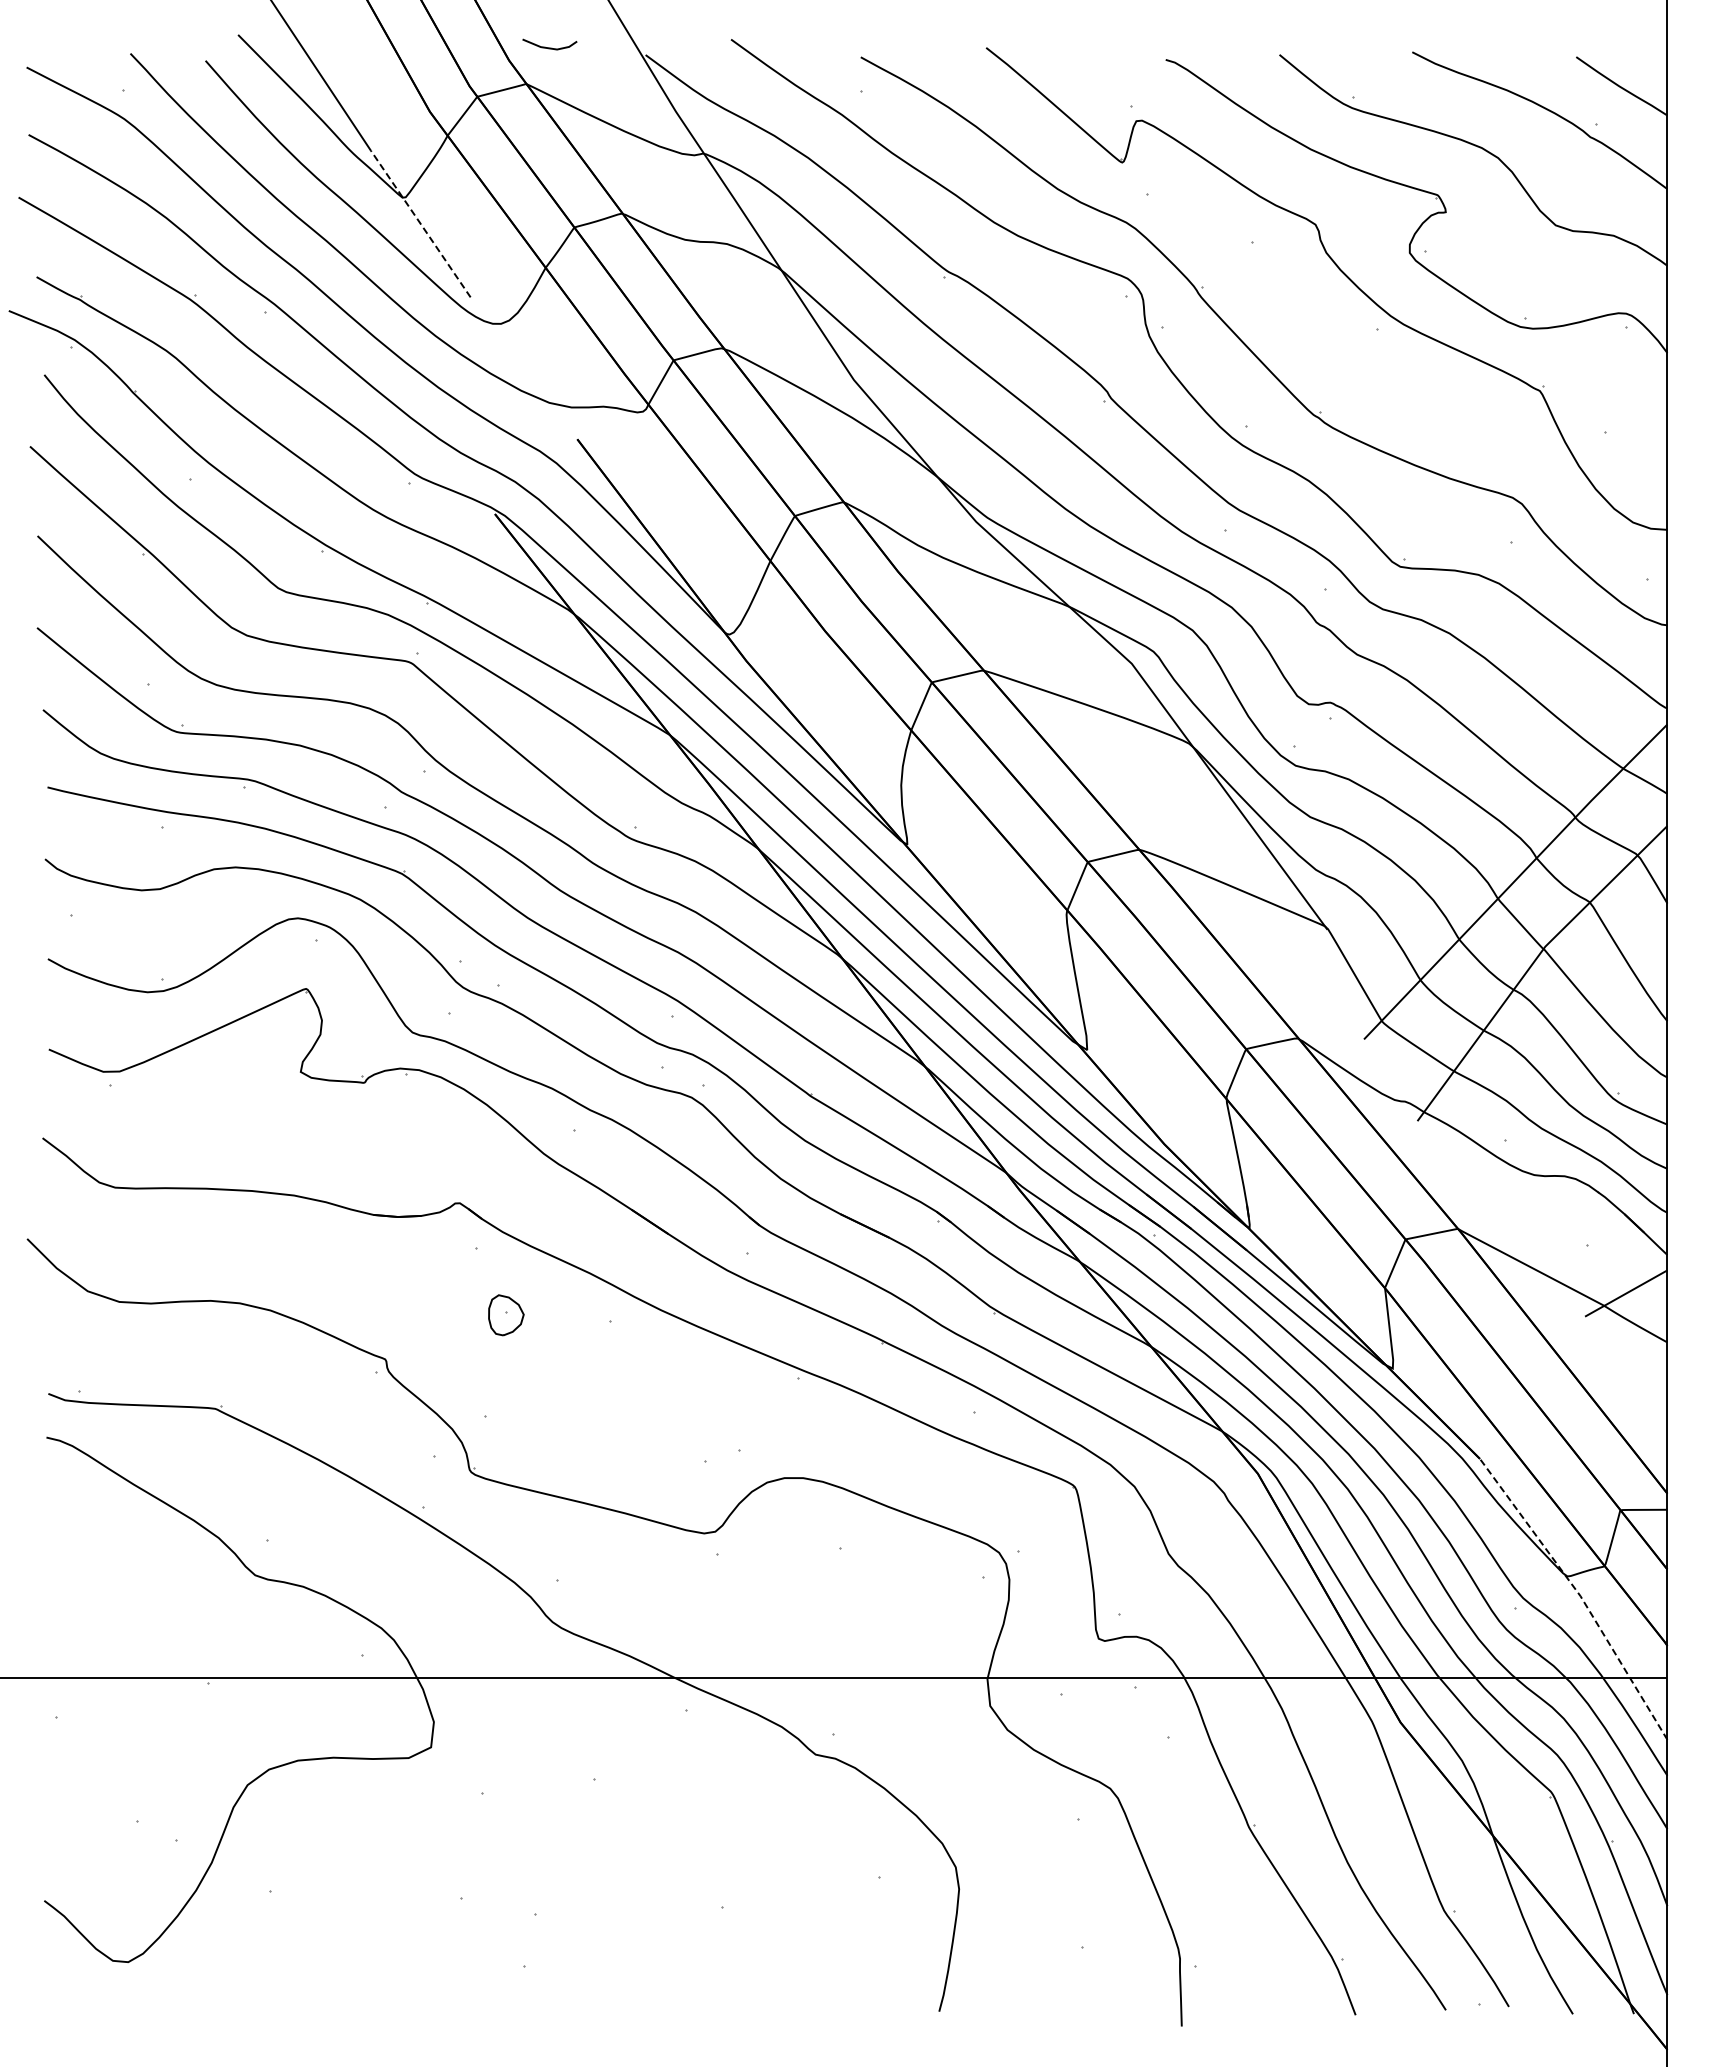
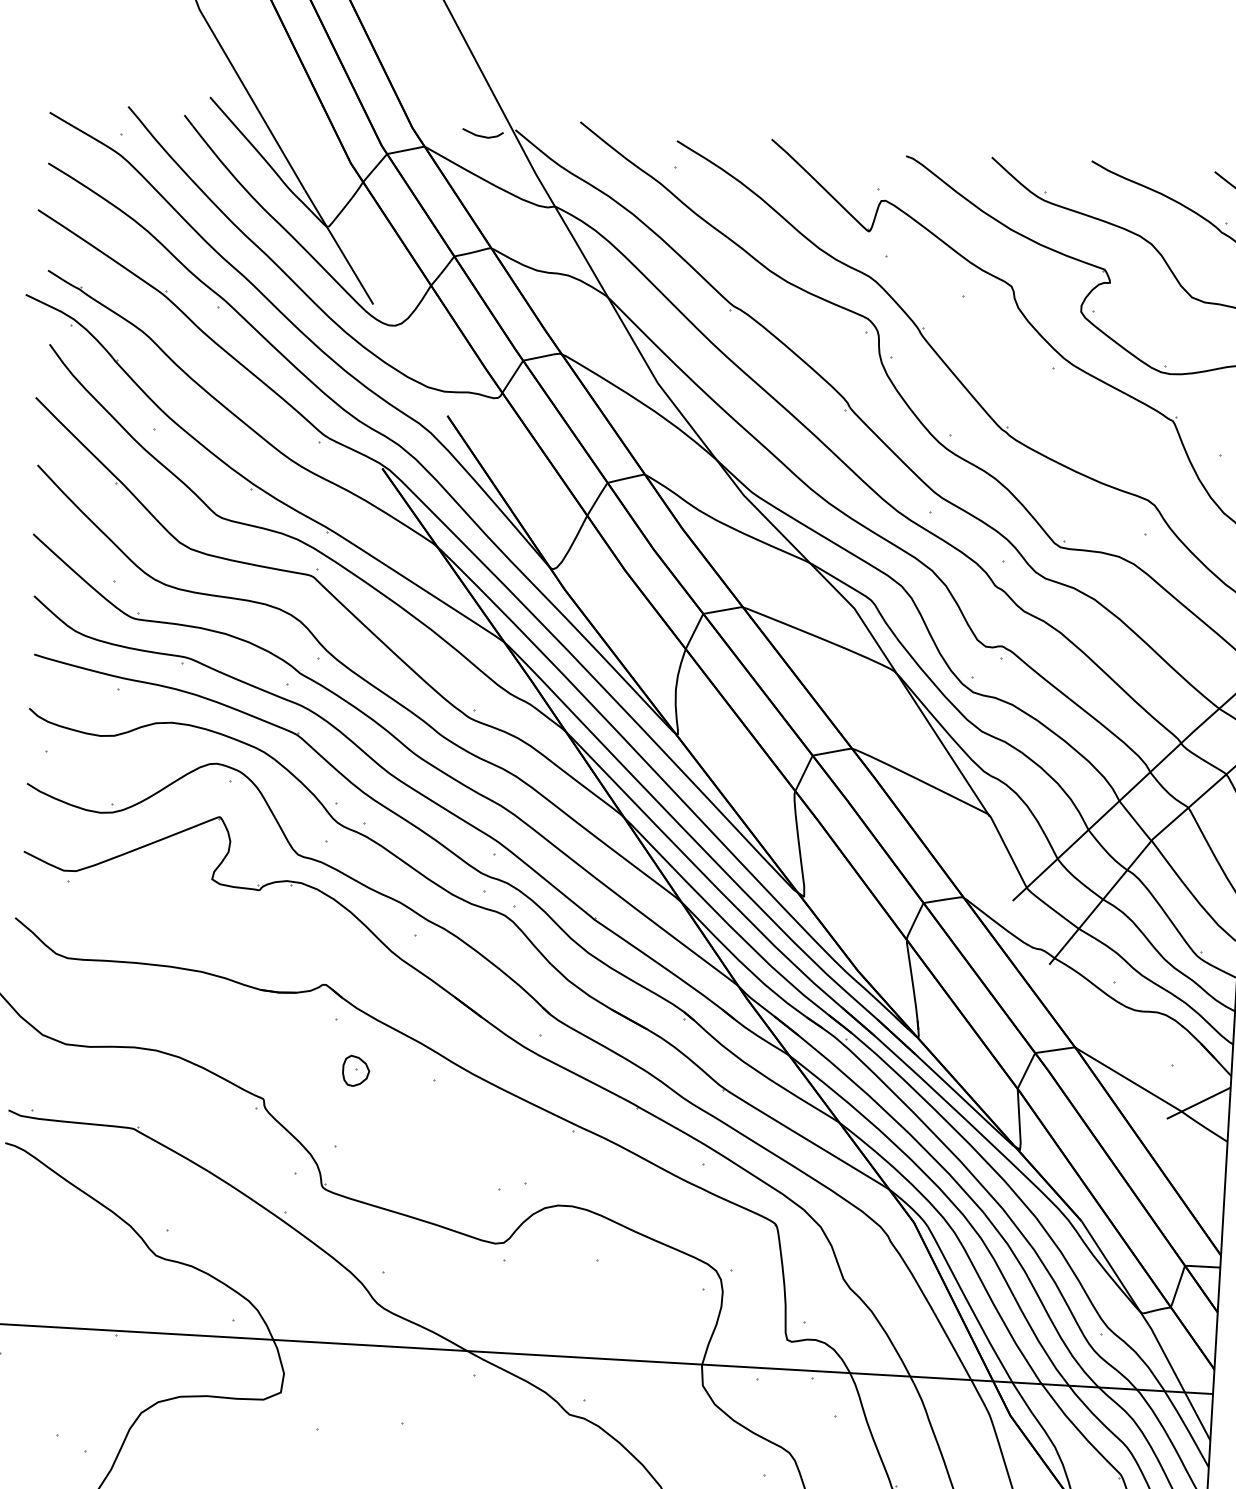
line: (549, 47) -> (482, 135), moved
line: (420, 224) -> (338, 247), dashed -> solid
line: (1579, 1595) -> (1150, 1328), dashed -> solid

